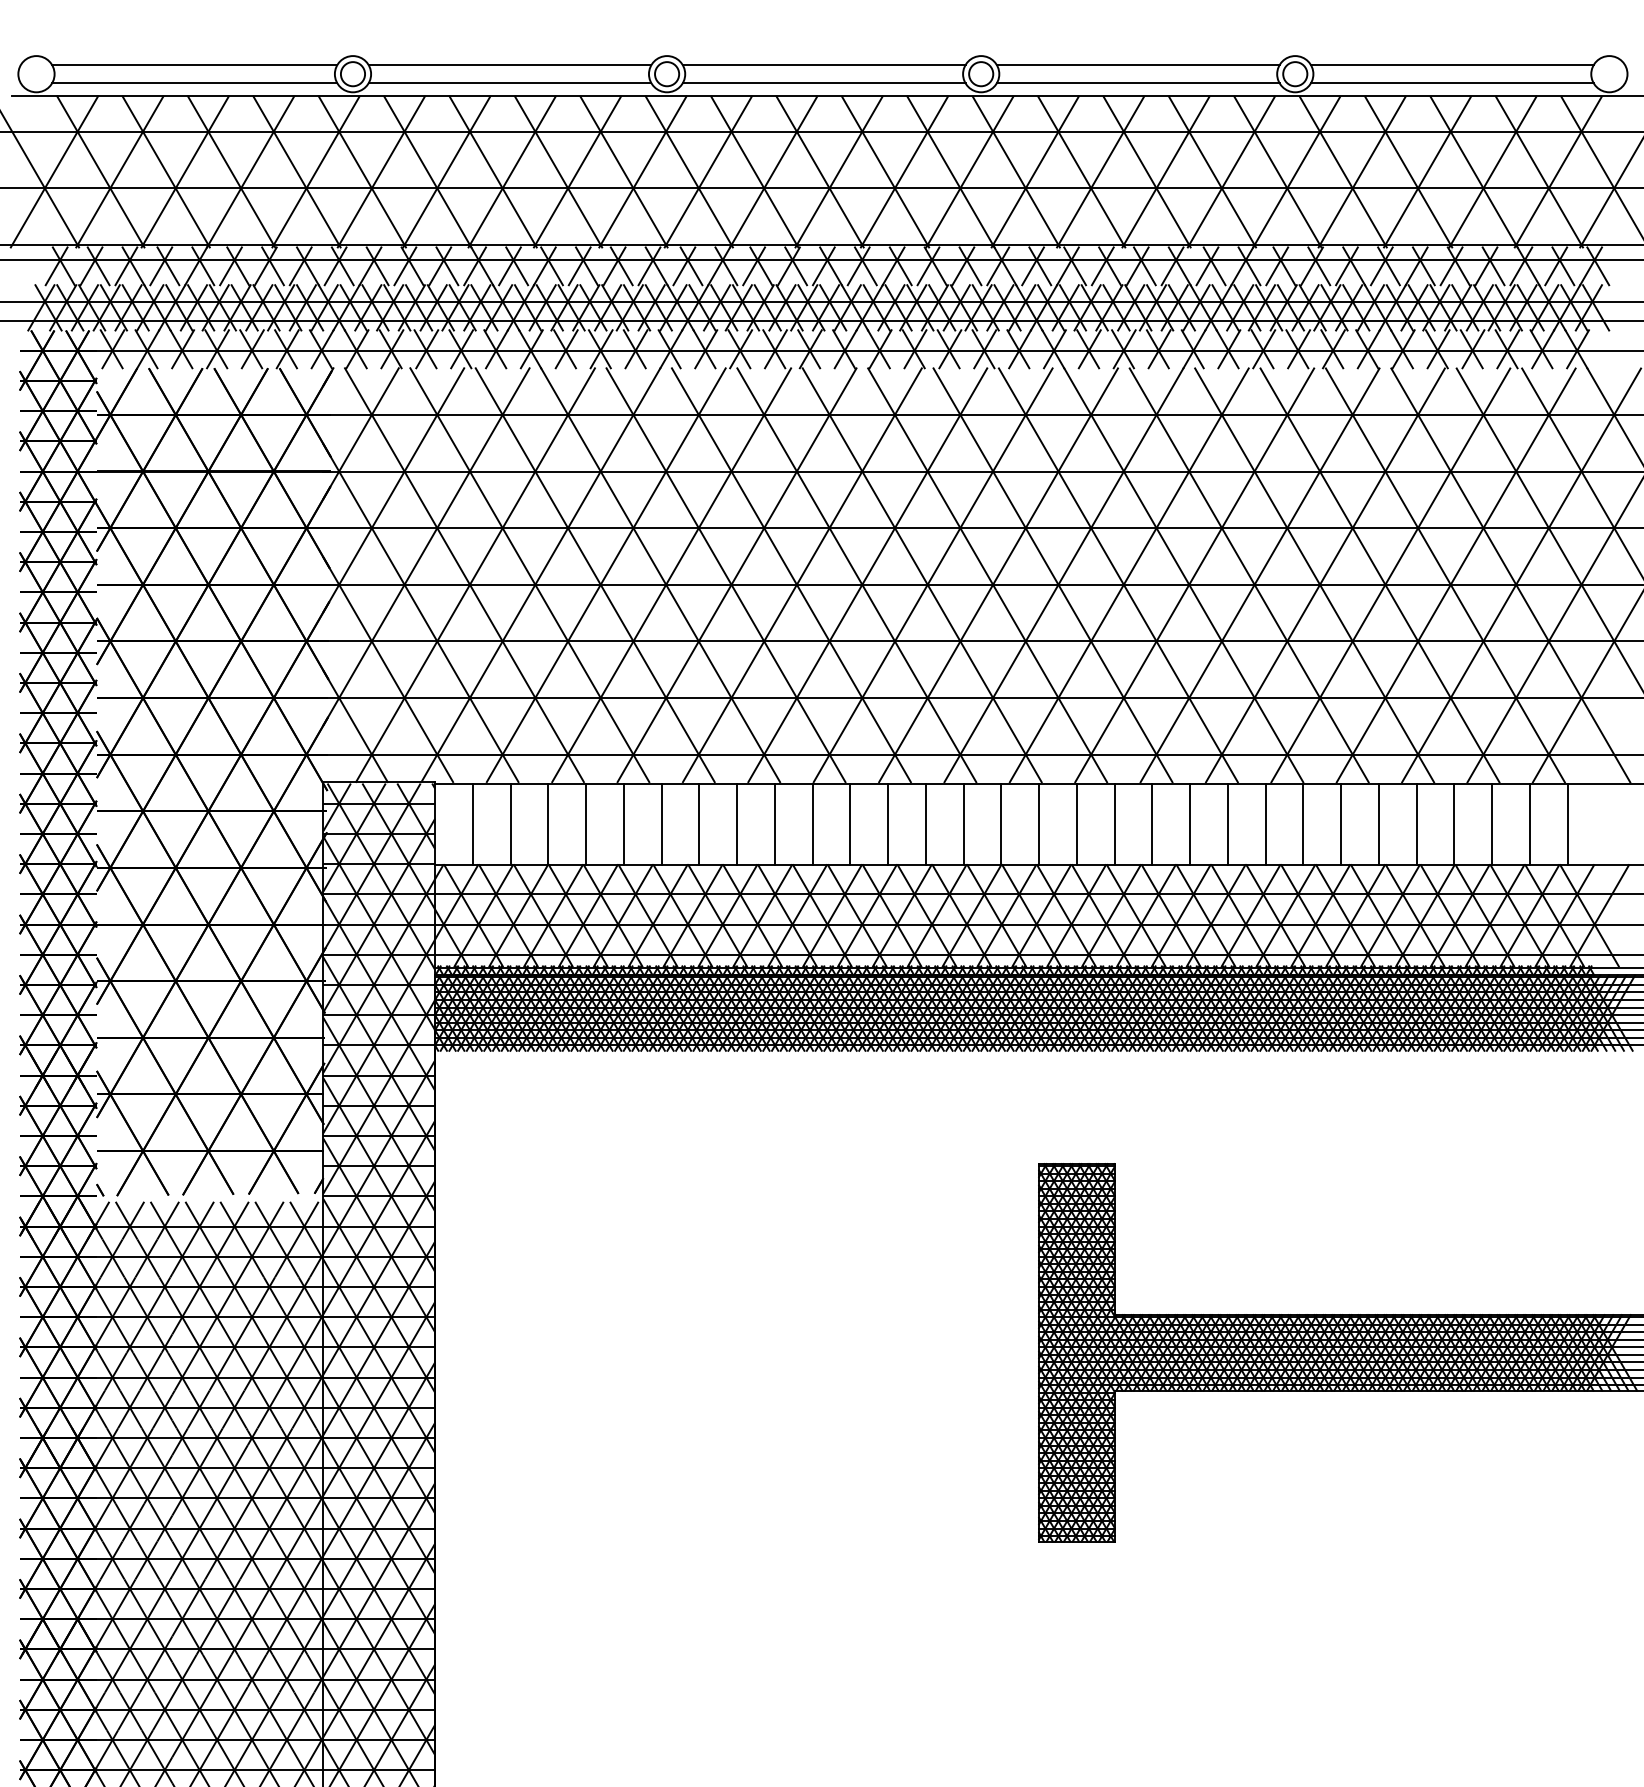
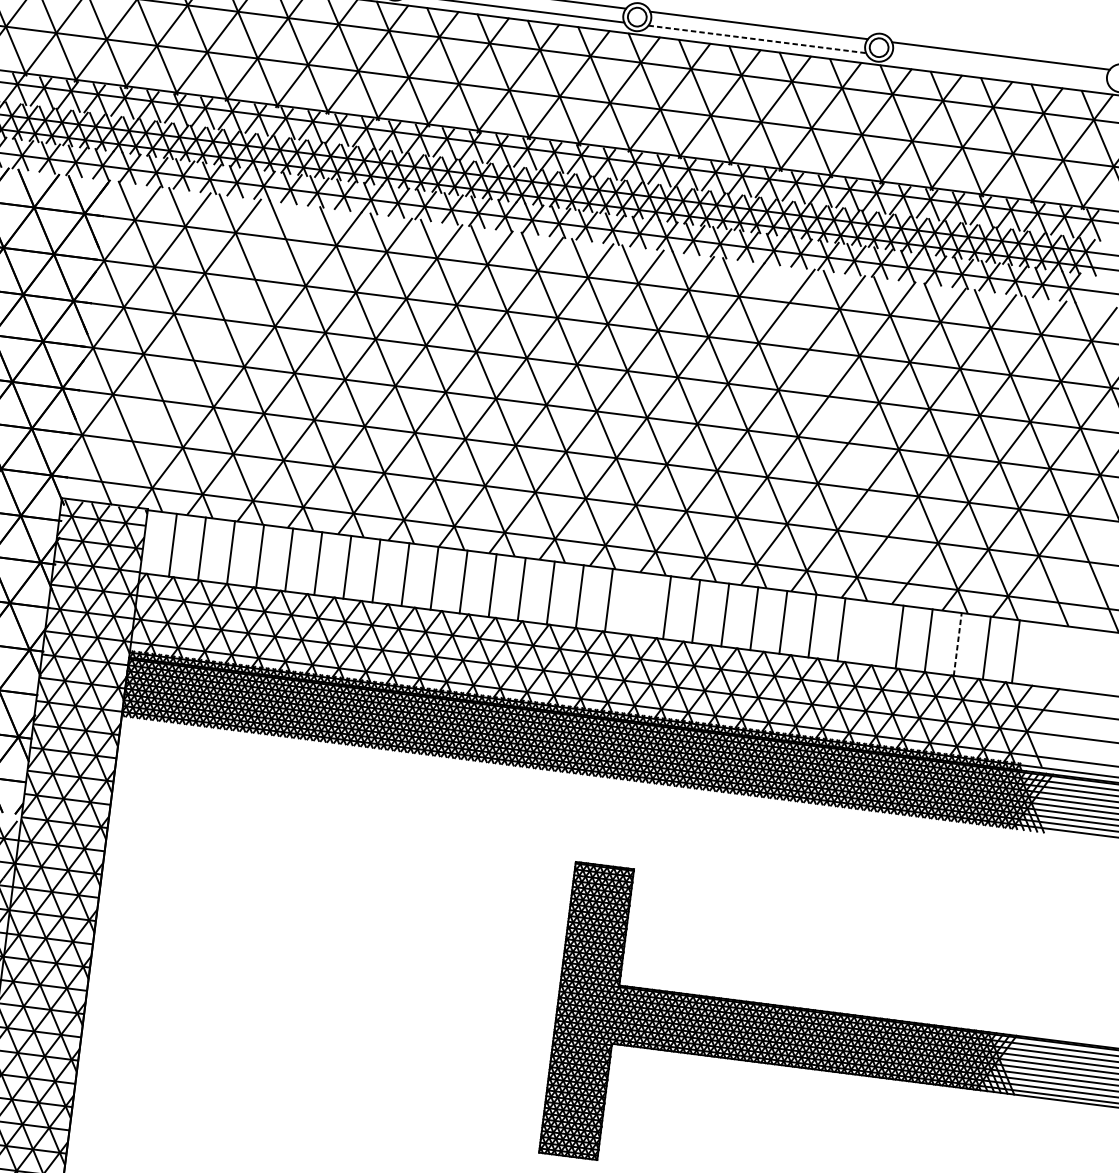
line: (1138, 83) -> (757, 39), solid -> dashed
line: (1452, 83) -> (999, 70), removed
line: (475, 575) -> (199, 353), removed
line: (1314, 575) -> (845, 435), removed
line: (1076, 824) -> (637, 604), removed
line: (1378, 824) -> (870, 633), removed
line: (1492, 824) -> (958, 644), solid -> dashed

